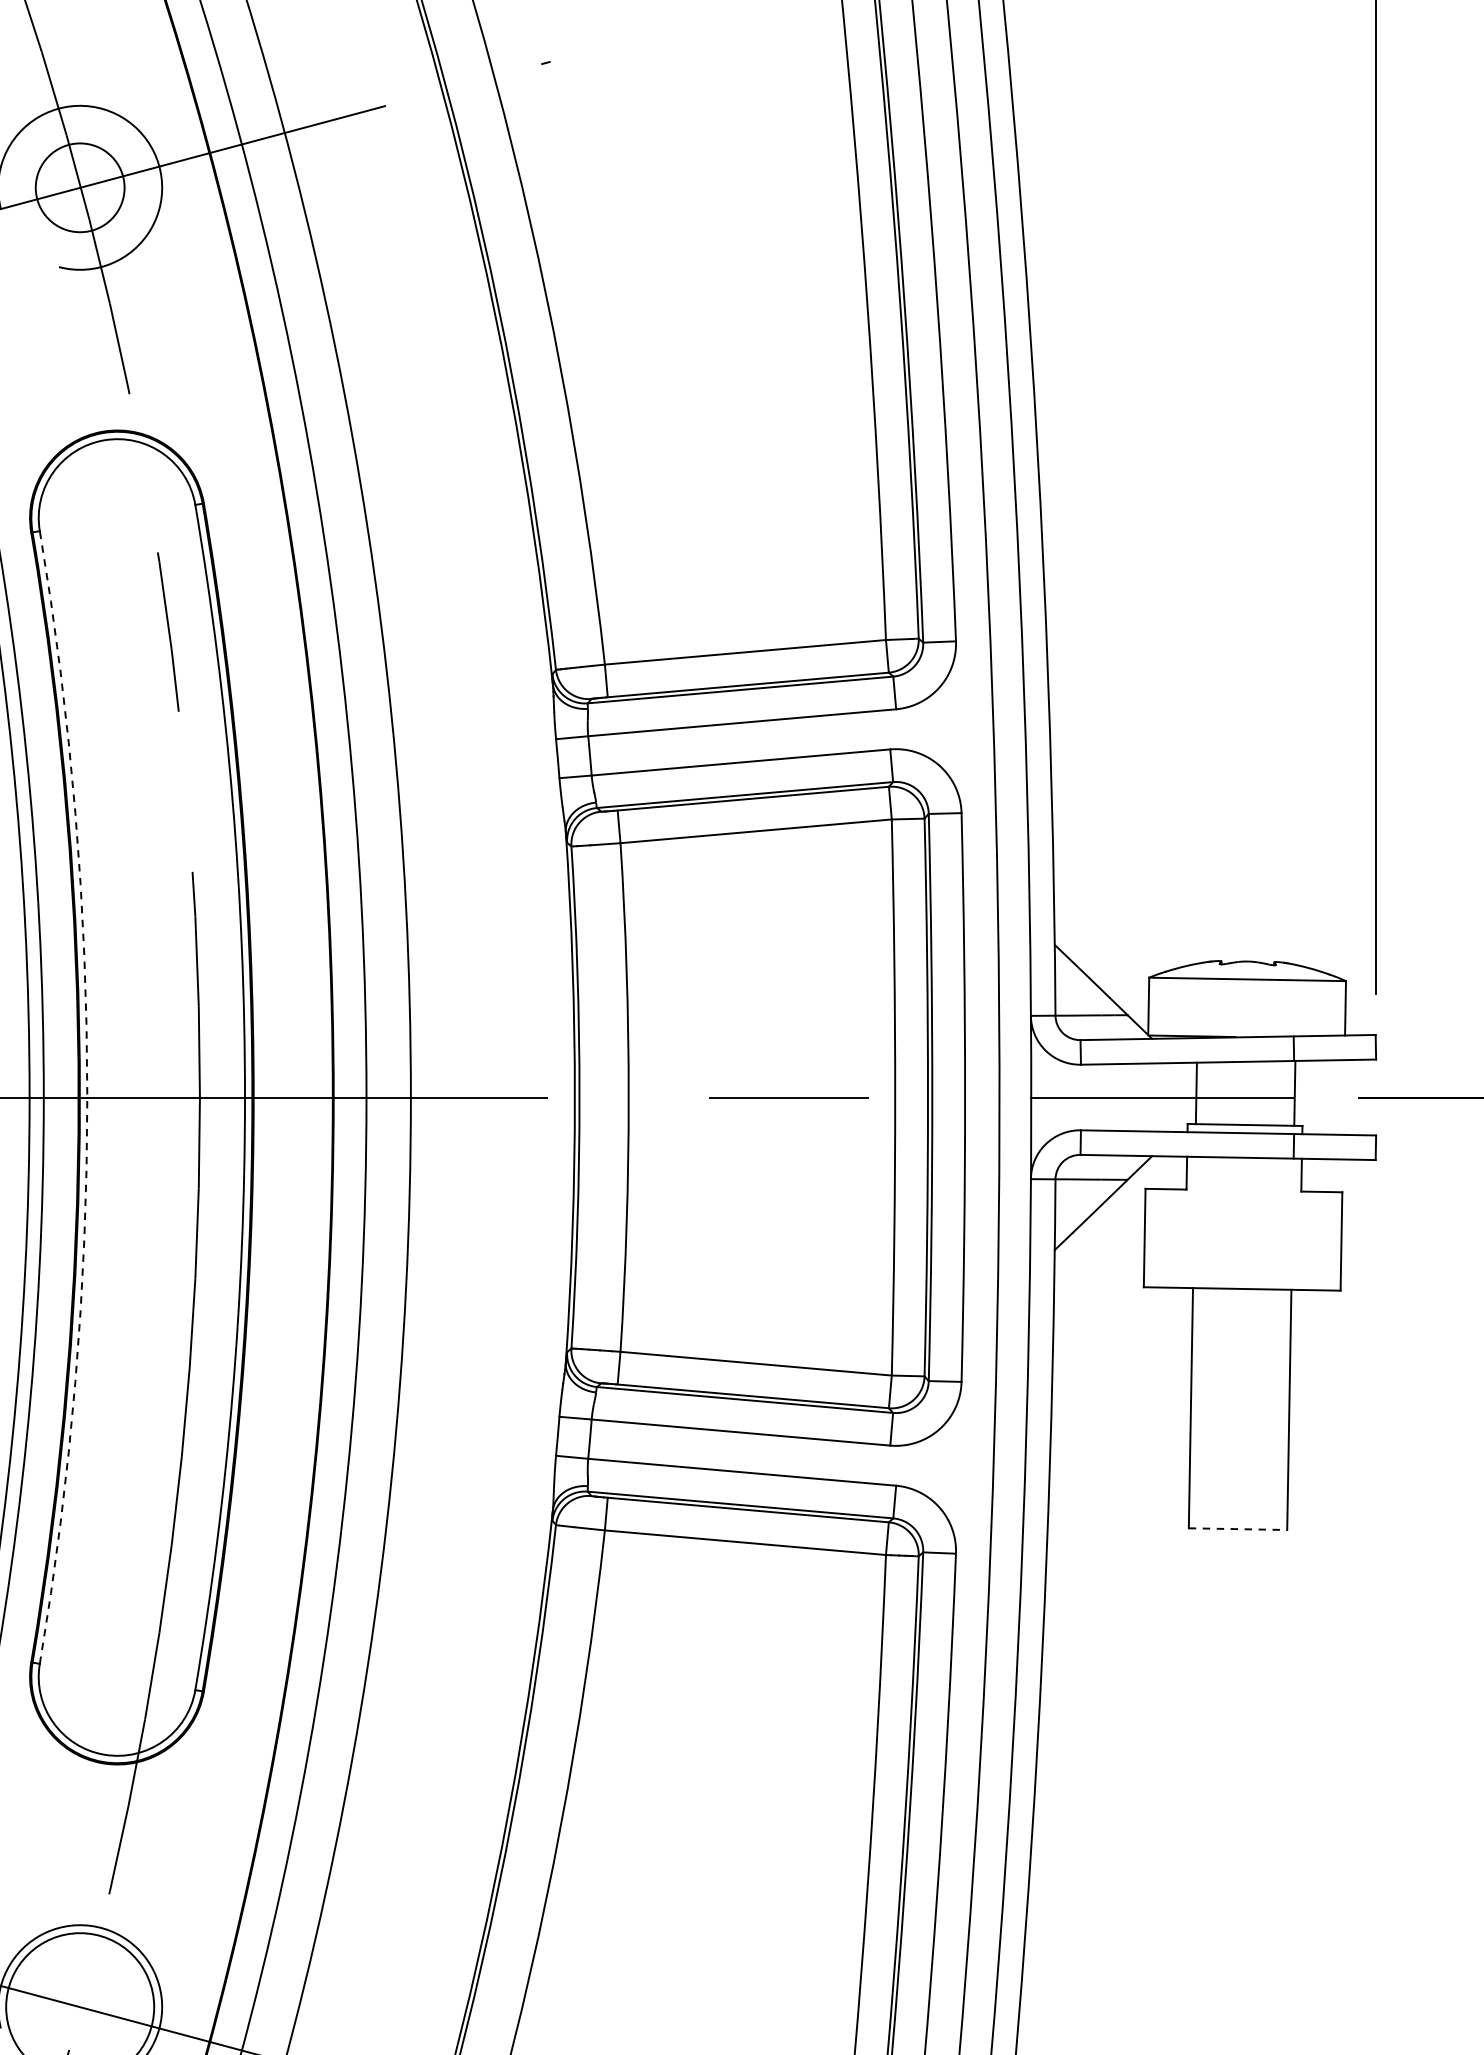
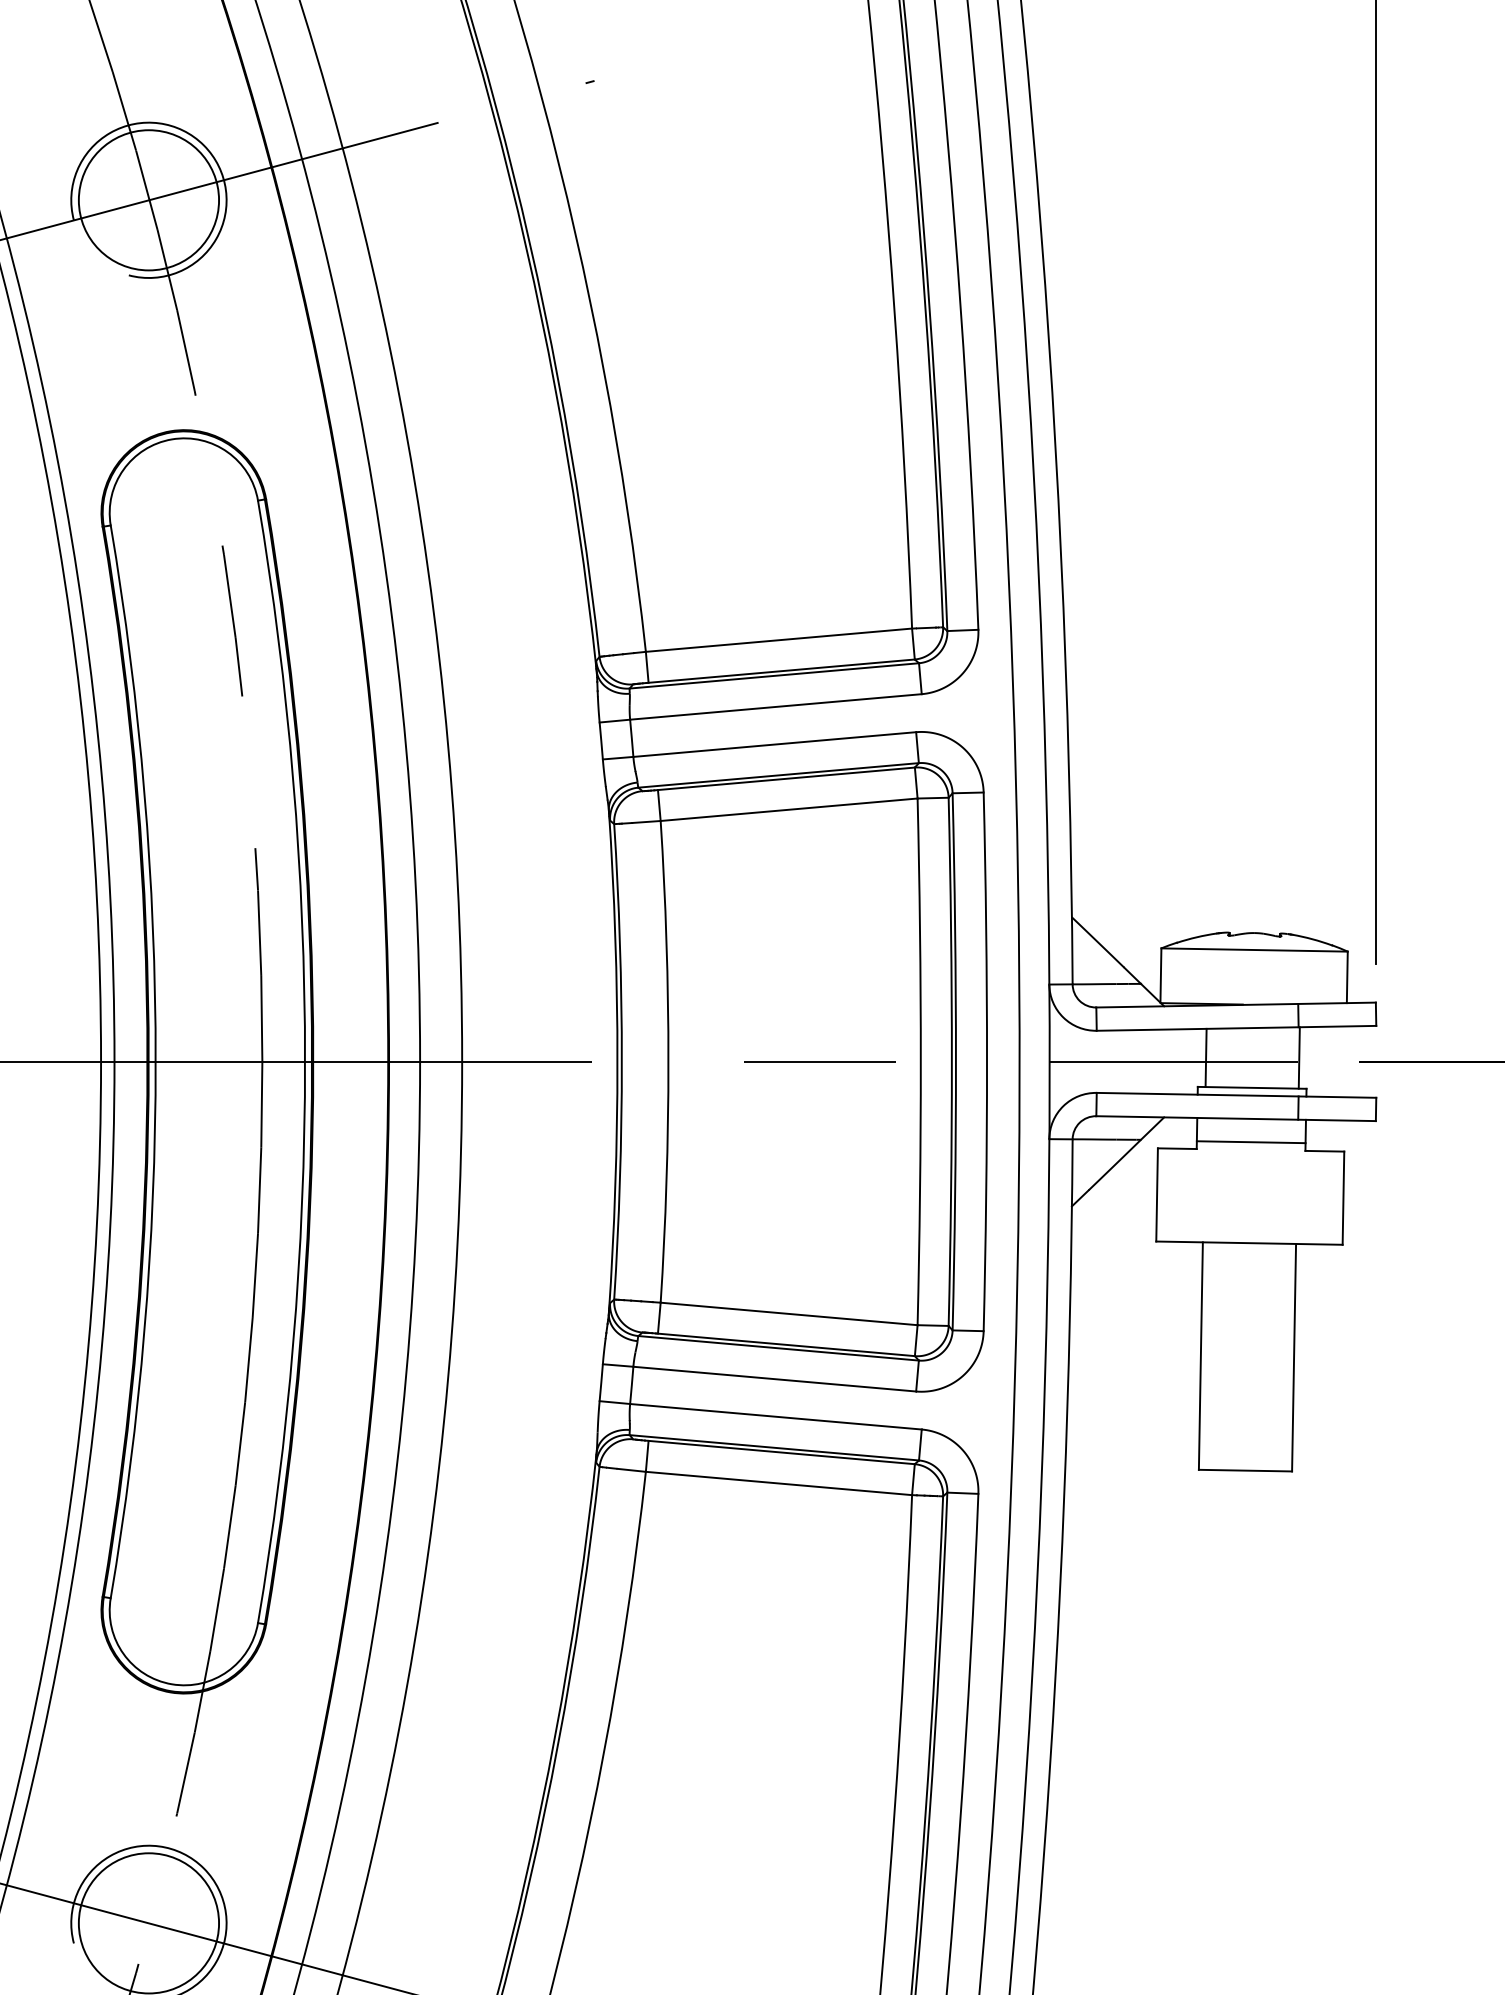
circle: (79, 188) -> (148, 200), size x1.67
arc: (87, 1097) -> (155, 1061), dashed -> solid
line: (1243, 1182) -> (1250, 1142), added
line: (1238, 1529) -> (1245, 1470), dashed -> solid

